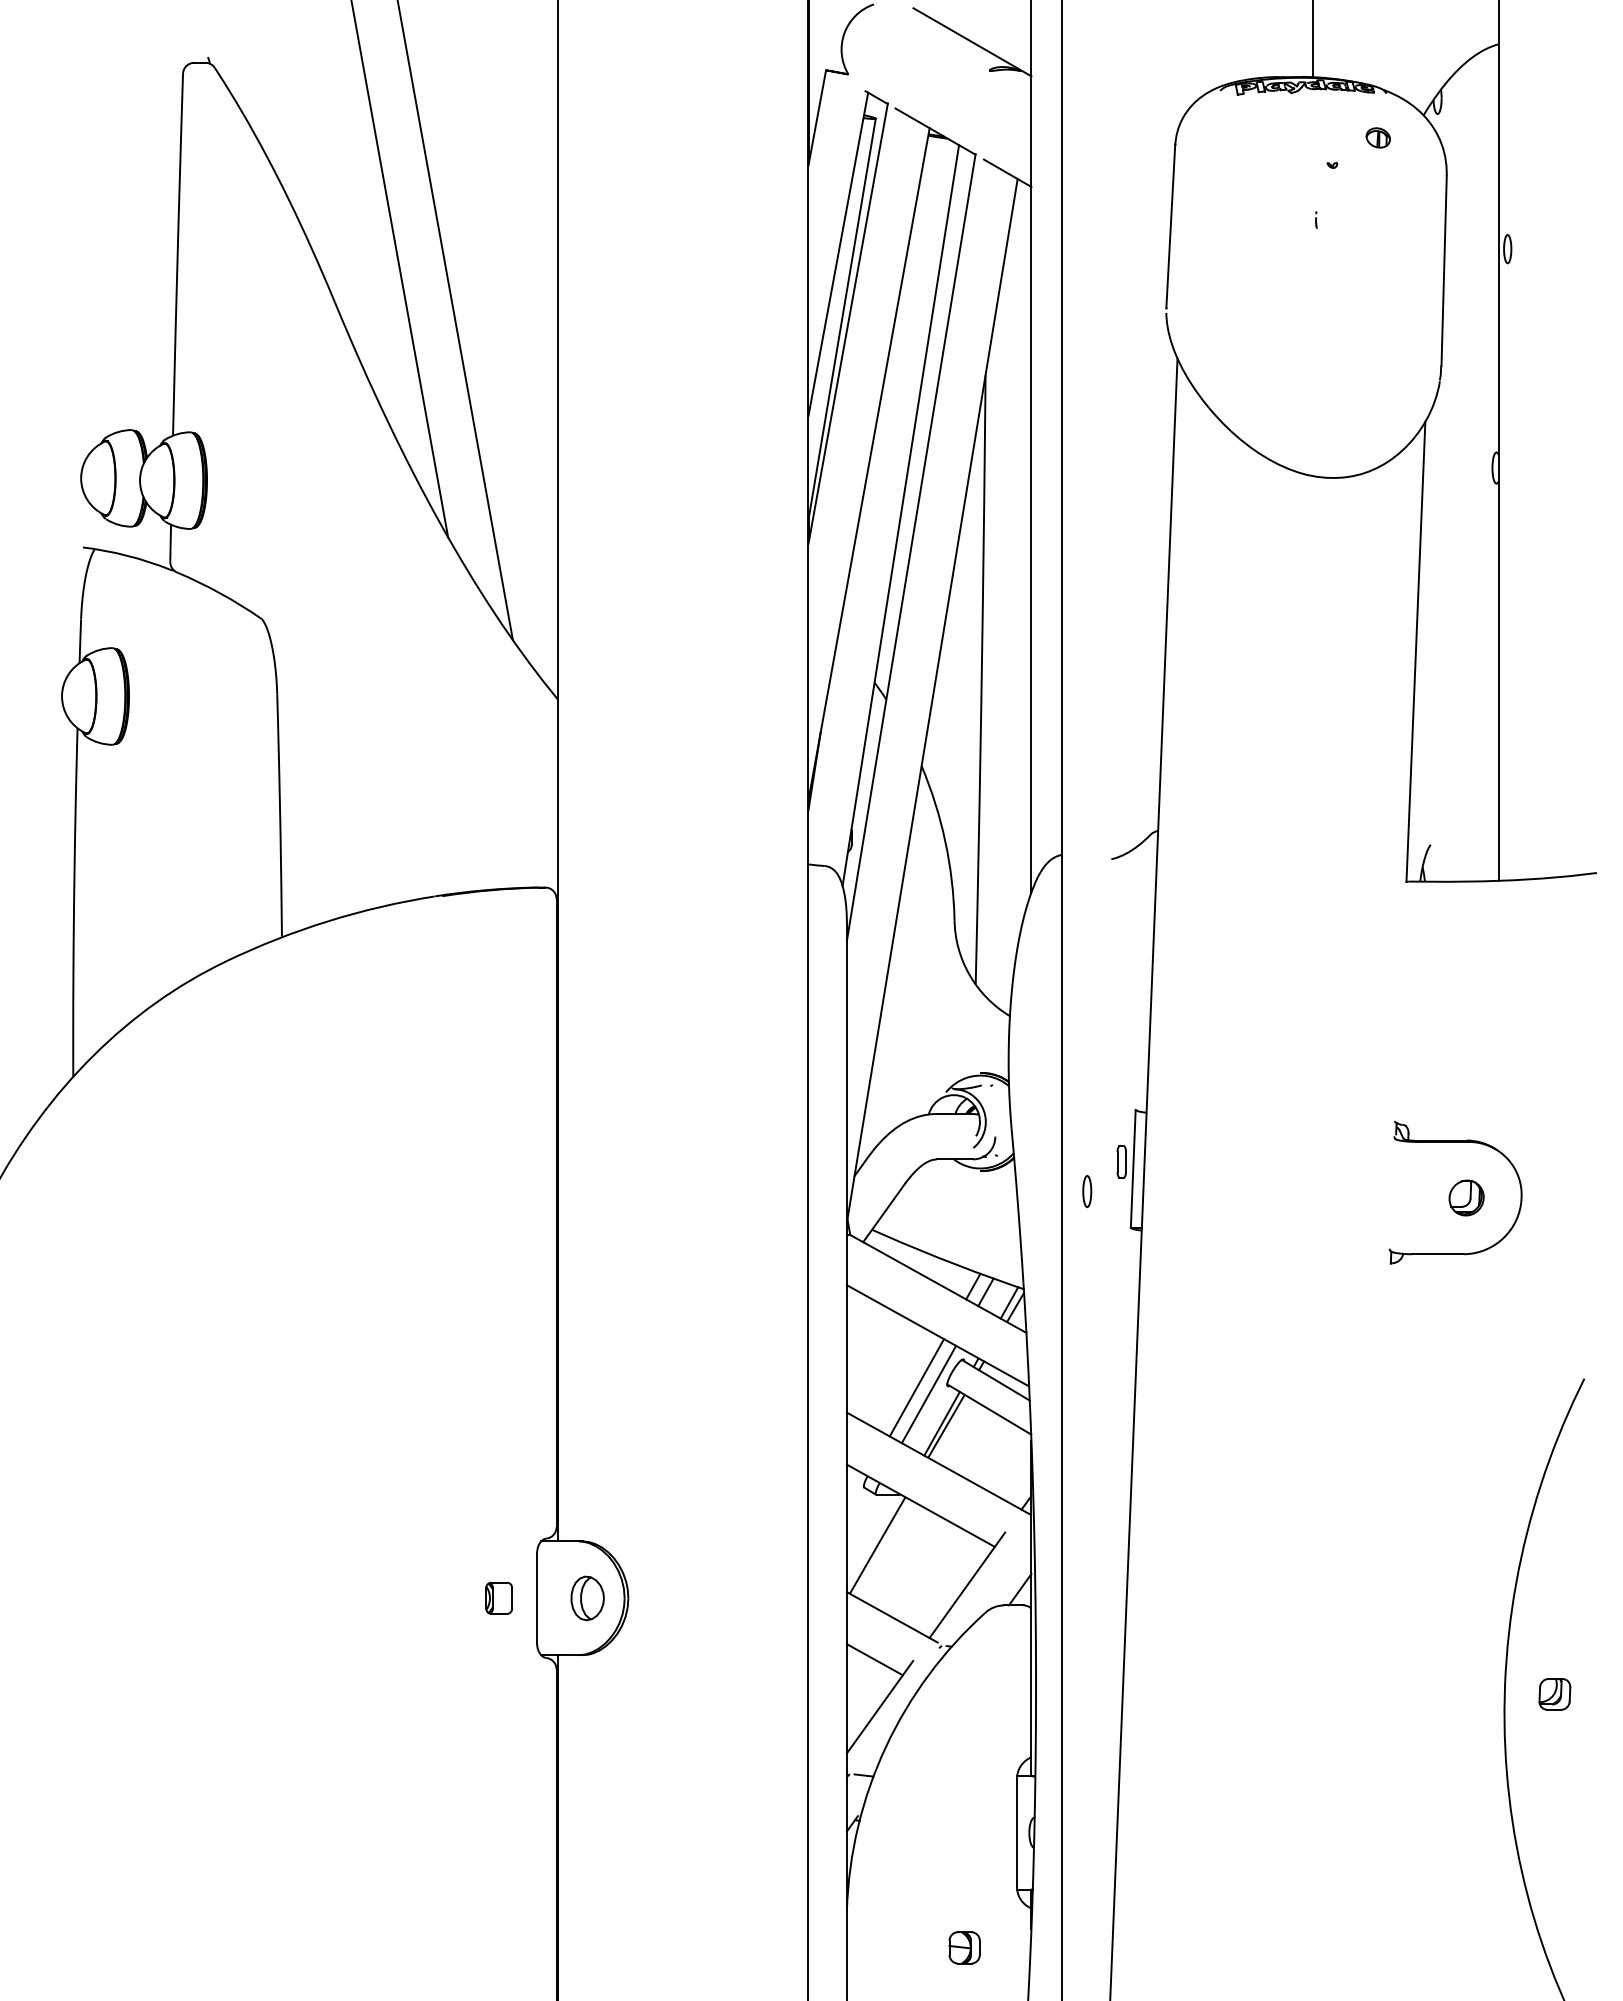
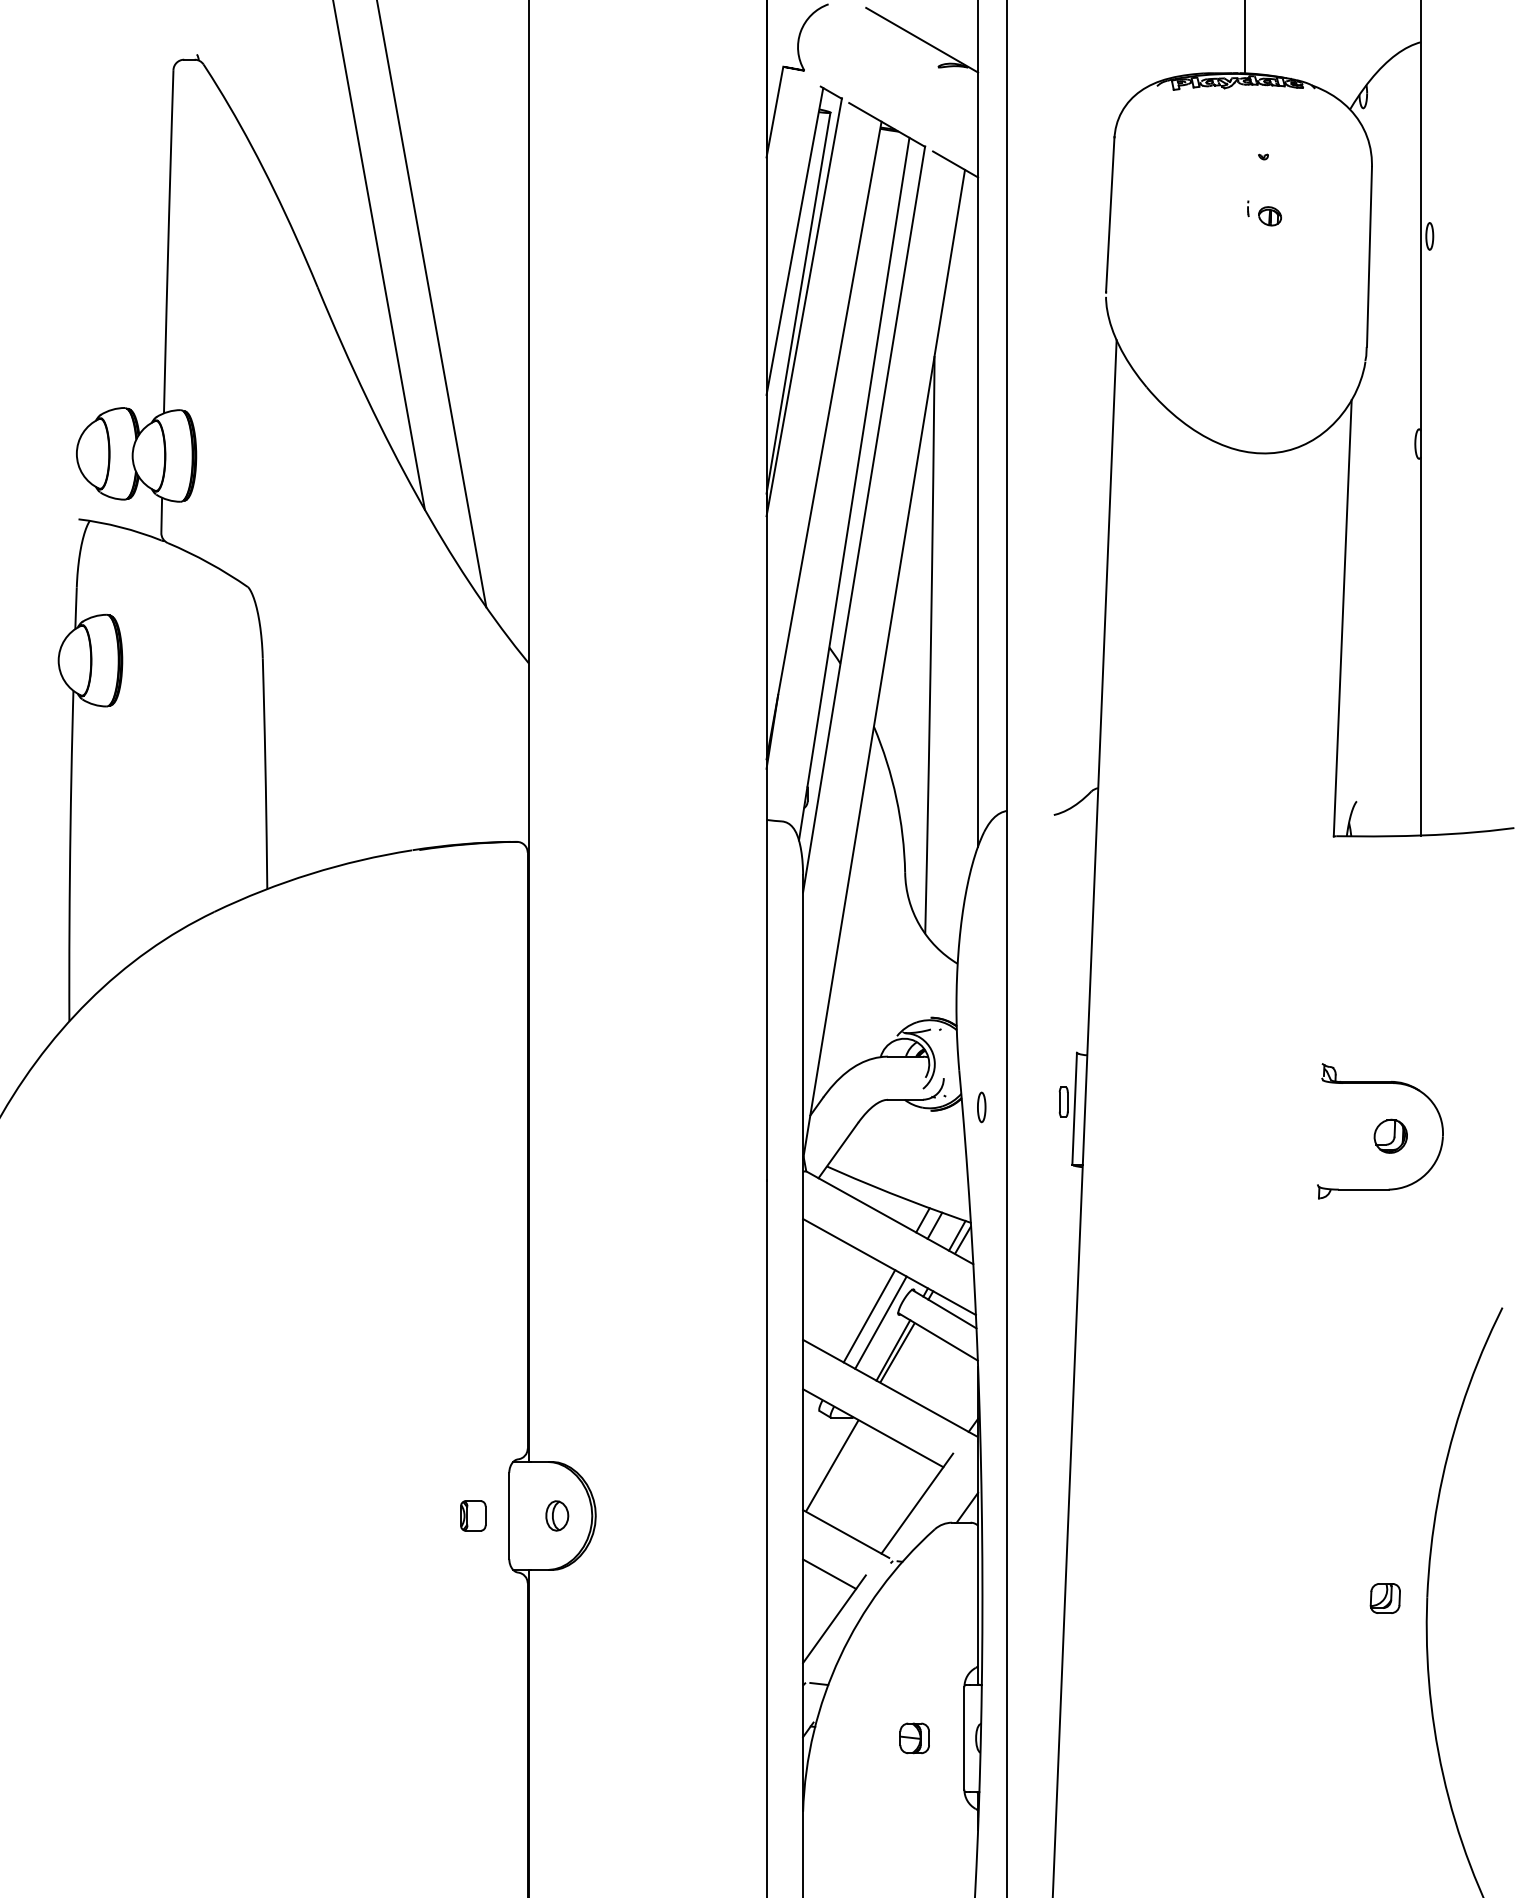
part: (1377, 137) -> (1269, 215), moved
part: (1087, 1191) -> (981, 1107), moved
part: (587, 1597) -> (557, 1515), size x0.71
part: (1554, 1694) -> (1385, 1598), moved
part: (964, 1947) -> (914, 1738), moved

